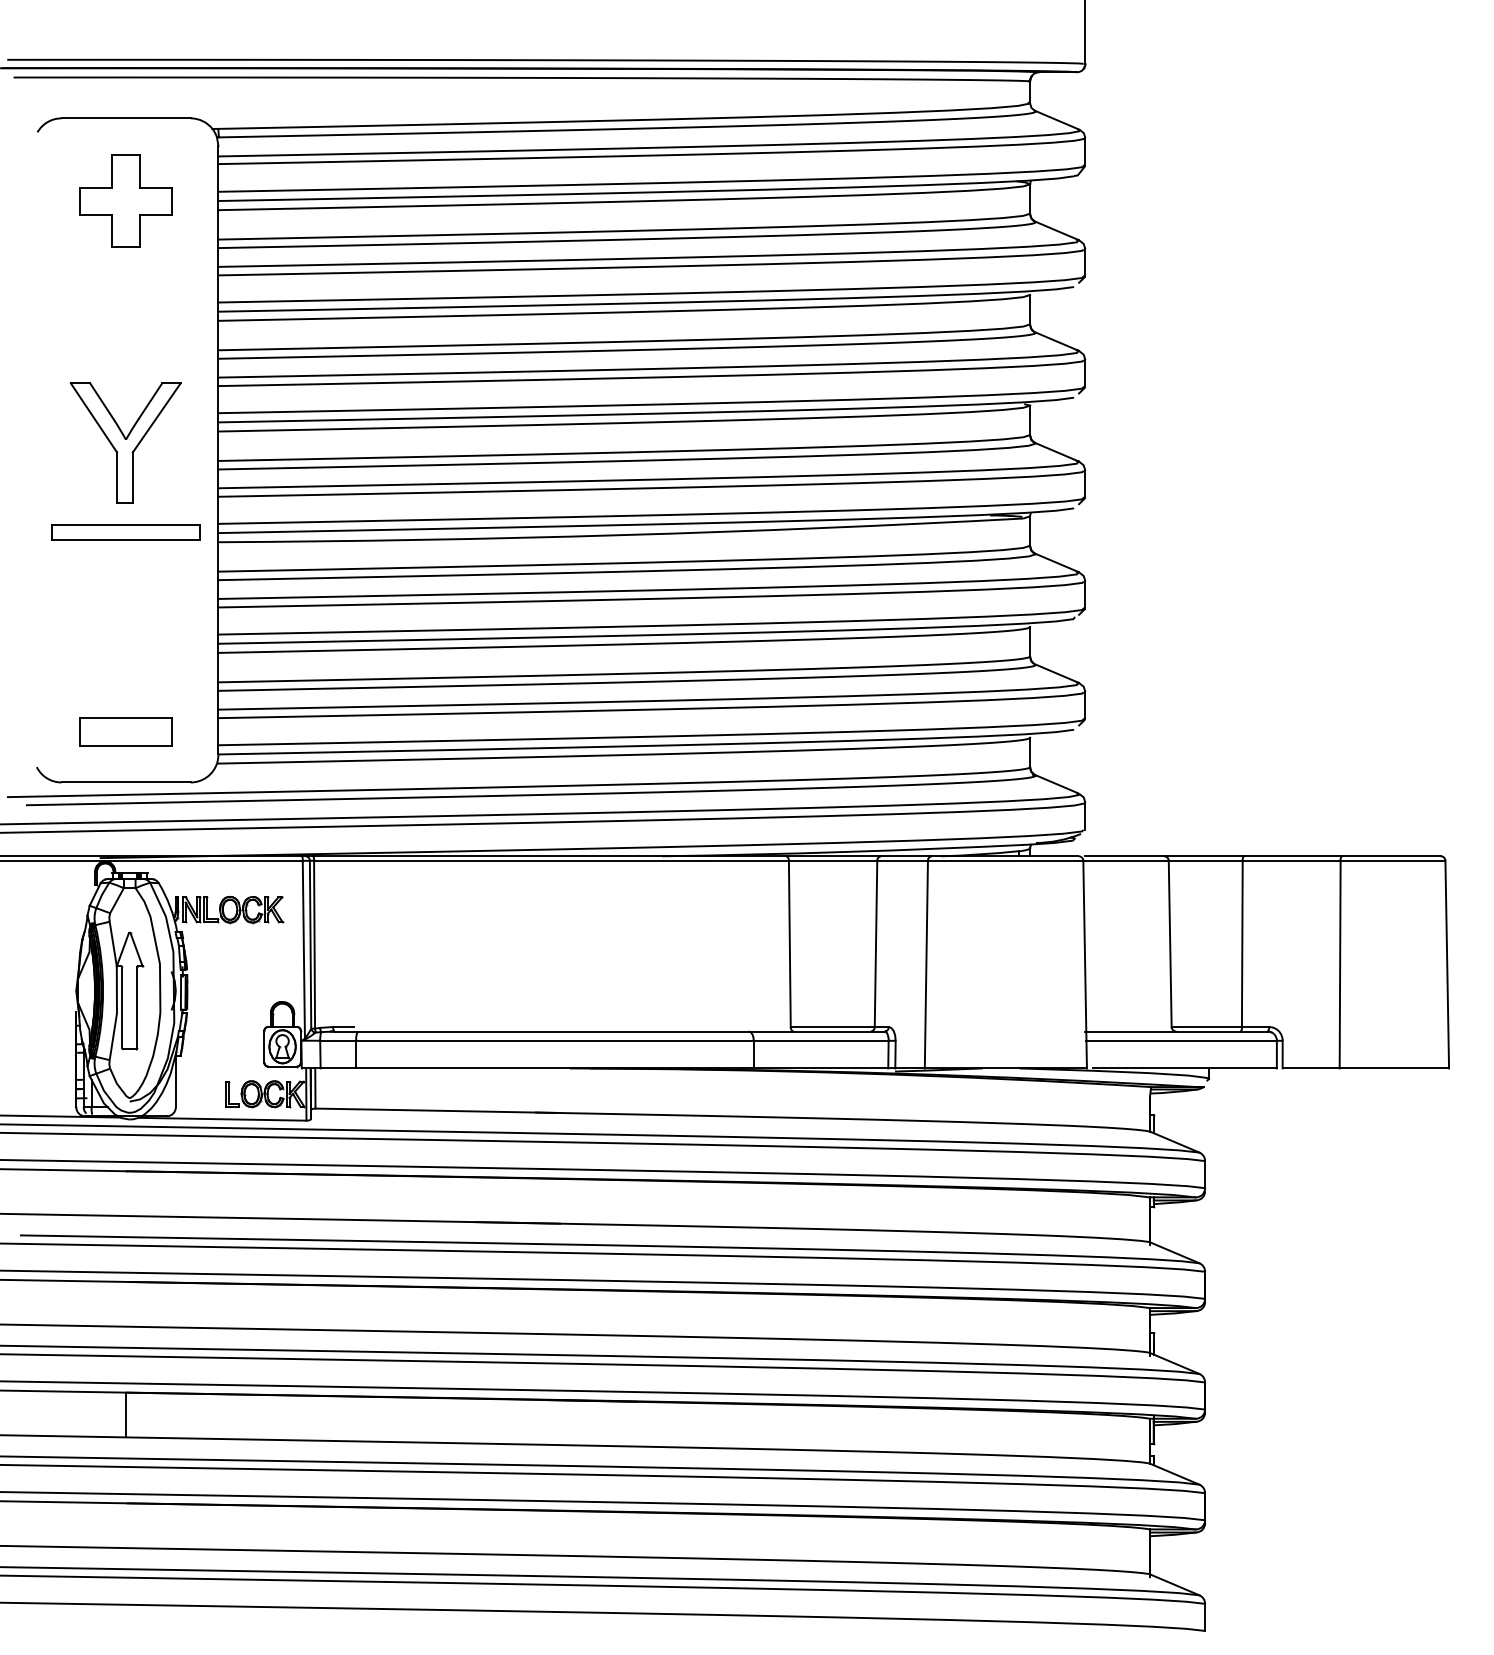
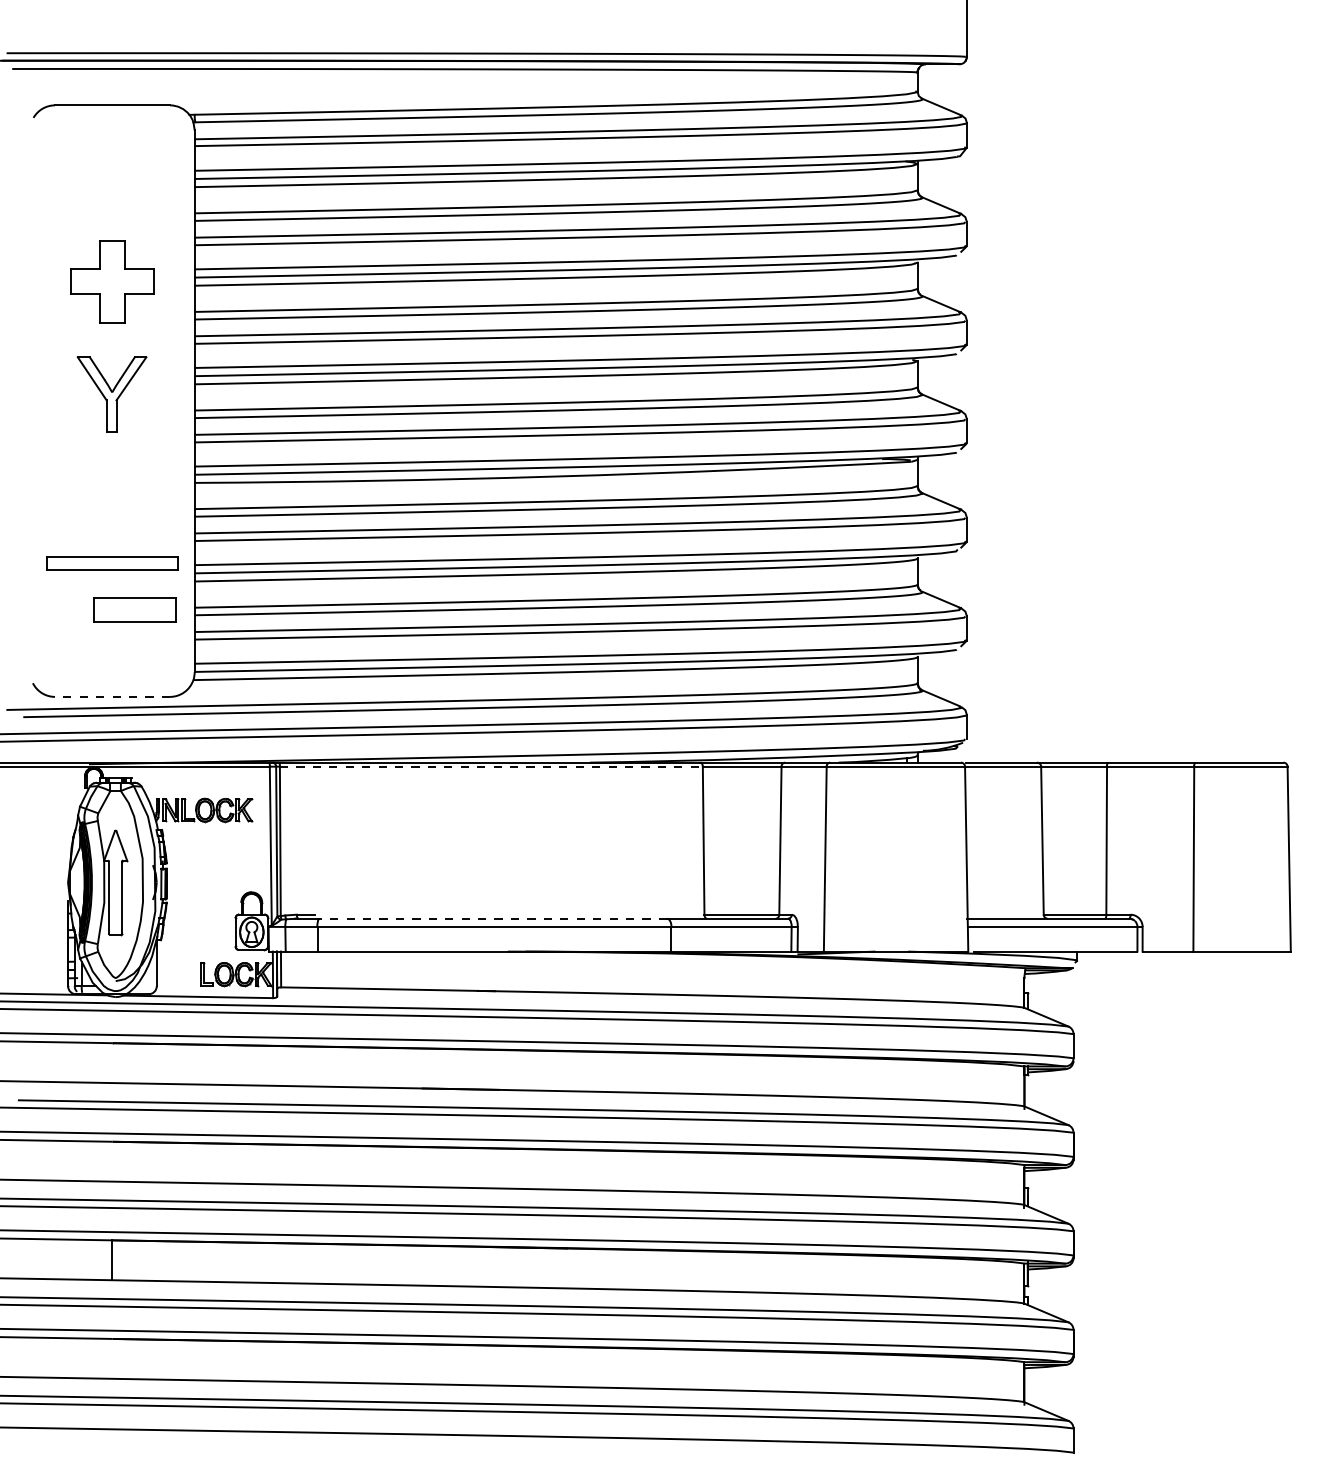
part: (125, 200) -> (111, 280), moved
part: (125, 442) -> (111, 394), size x0.7
part: (125, 532) -> (111, 563), moved
part: (125, 731) -> (134, 609), moved
line: (126, 782) -> (112, 696), solid -> dashed
line: (552, 860) -> (492, 766), solid -> dashed
line: (552, 1031) -> (492, 918), solid -> dashed

